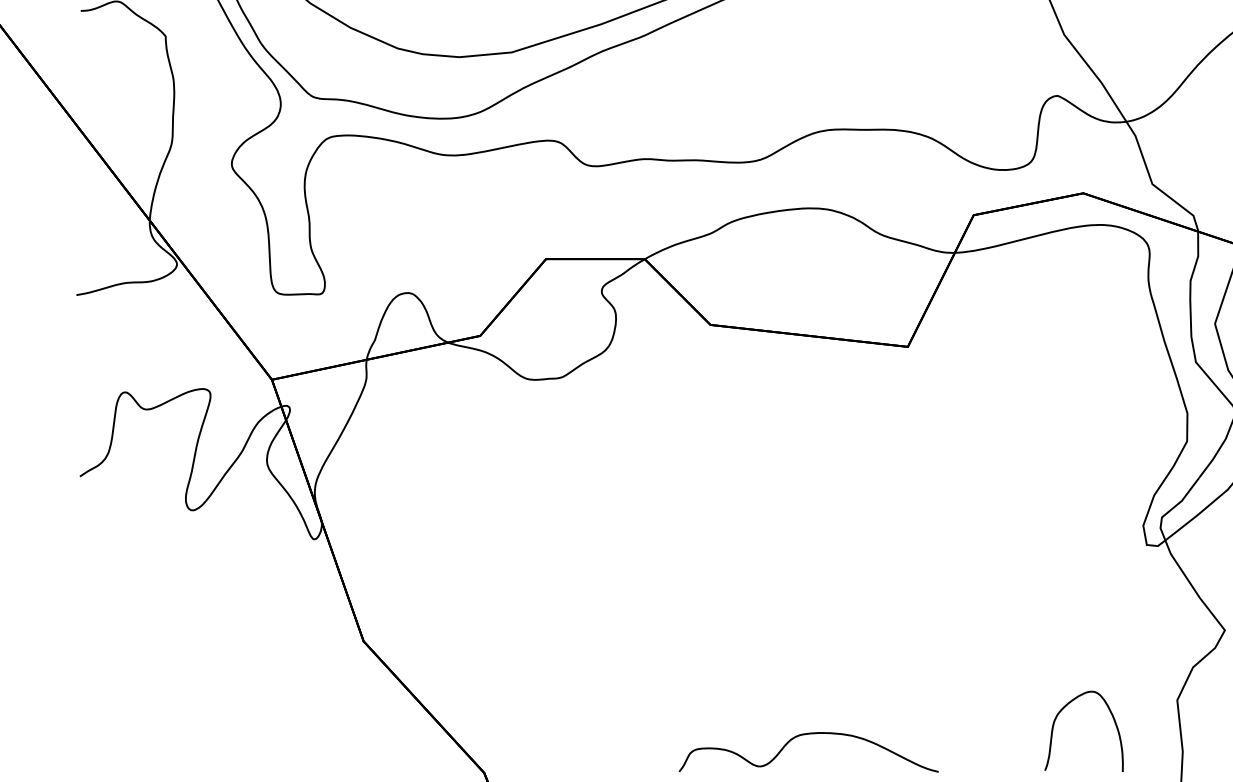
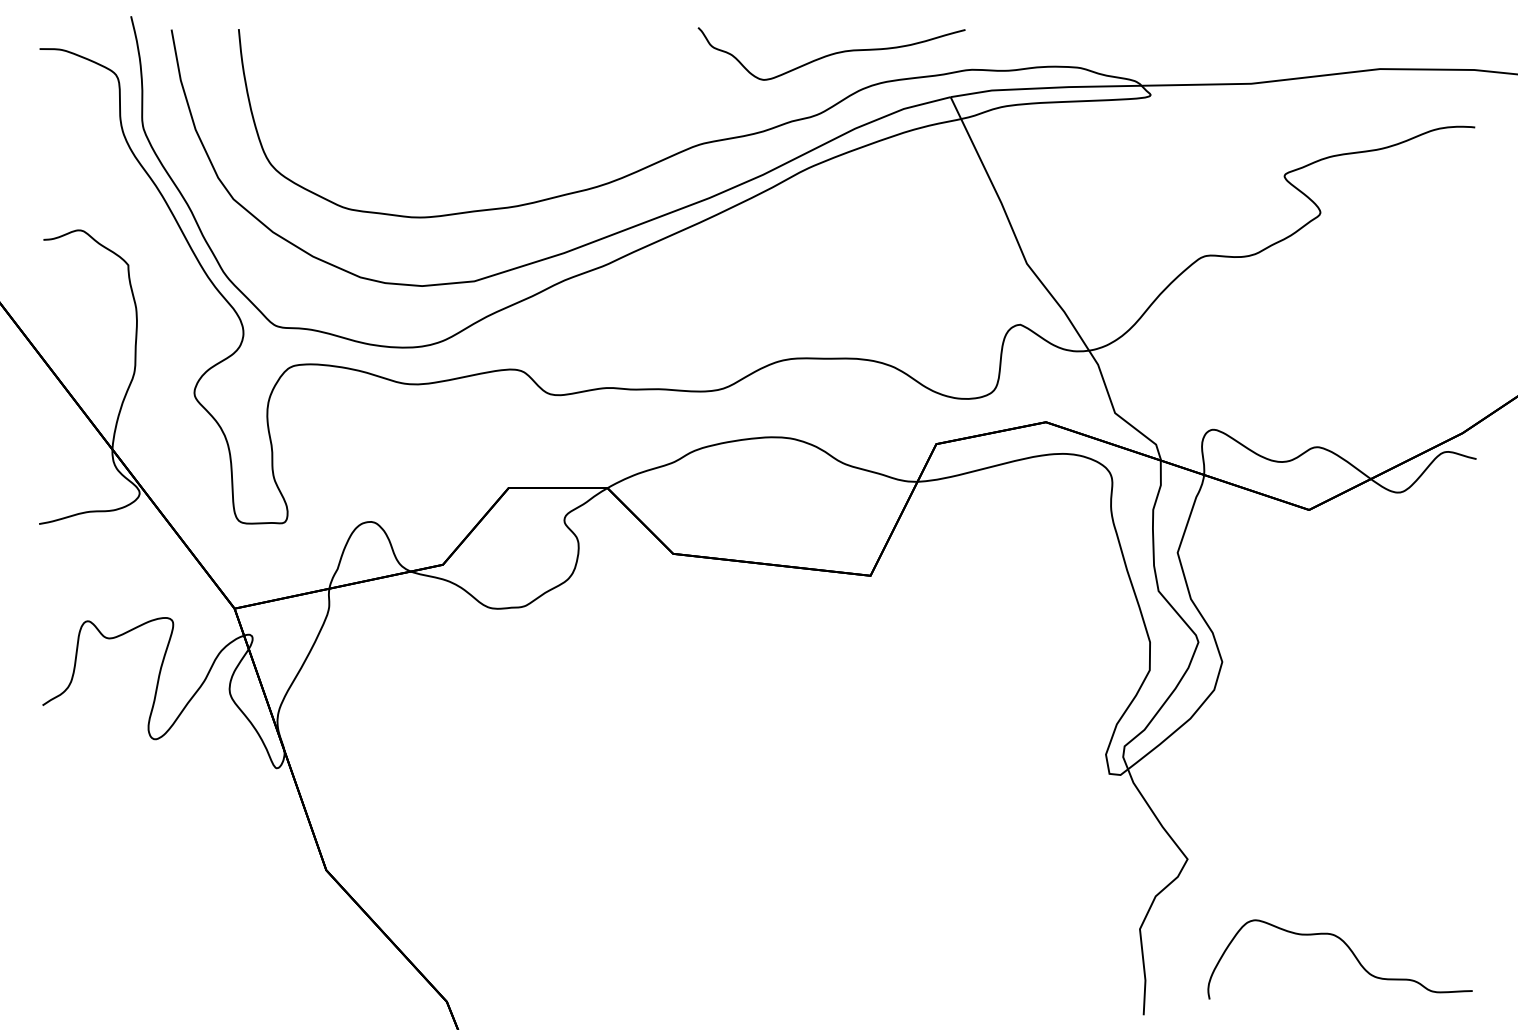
curve: (1061, 711) -> (1024, 940), removed
curve: (803, 735) -> (766, 964), removed

